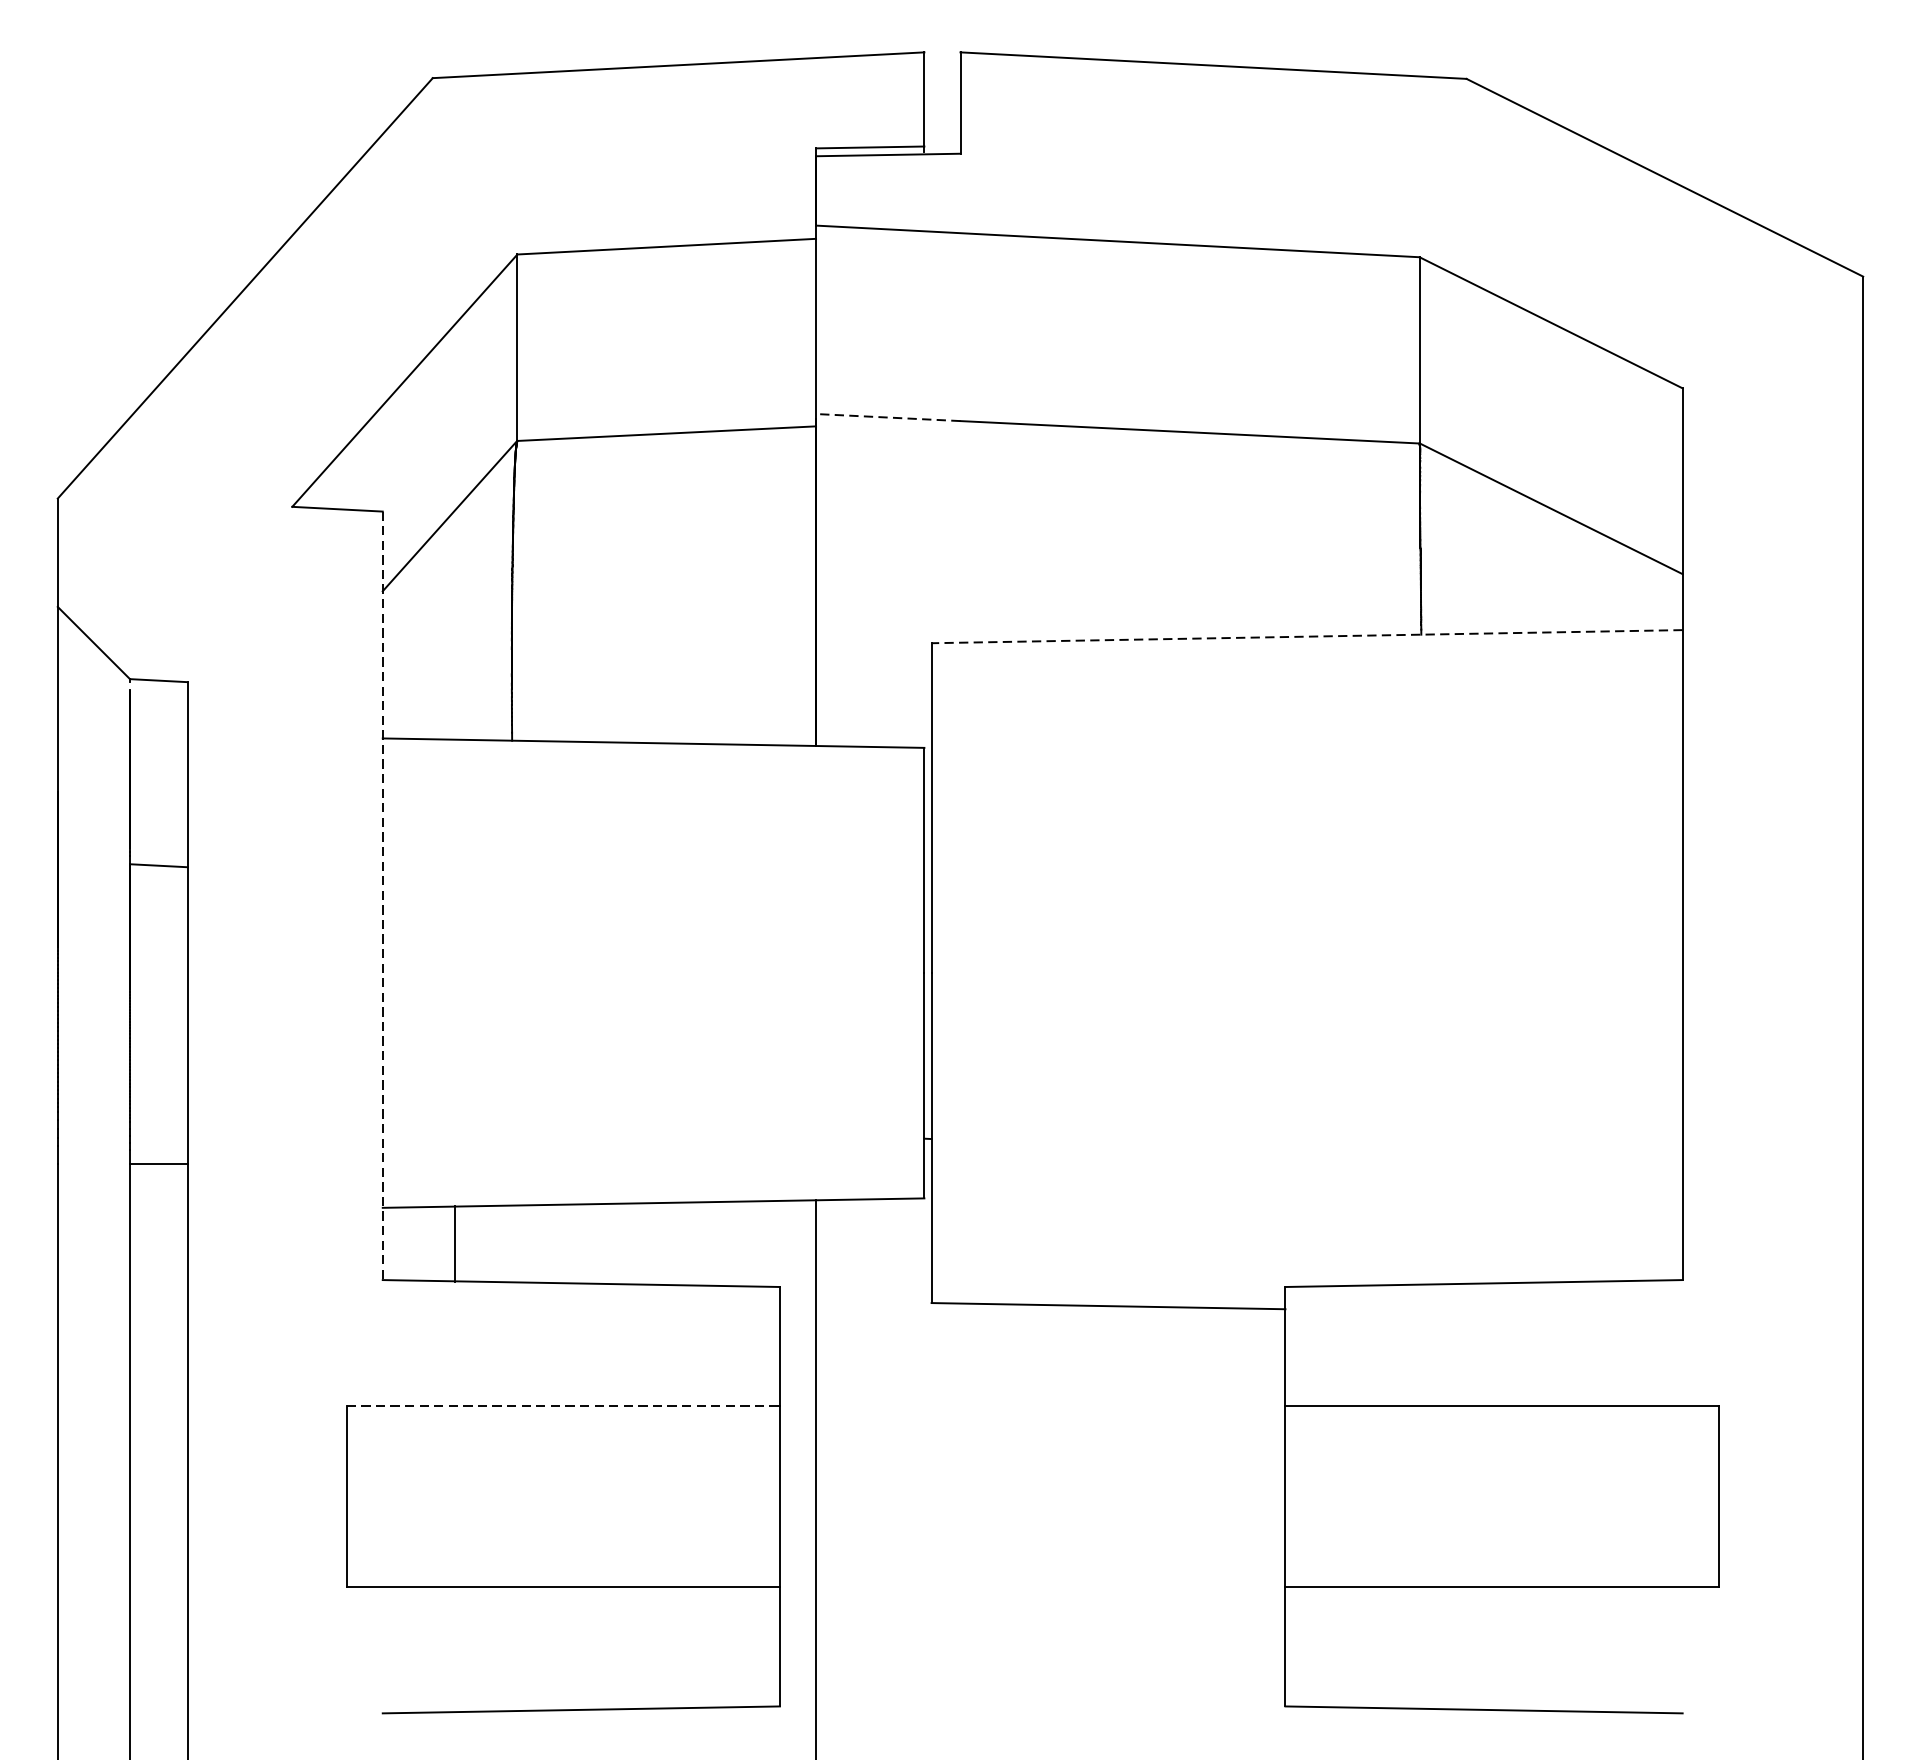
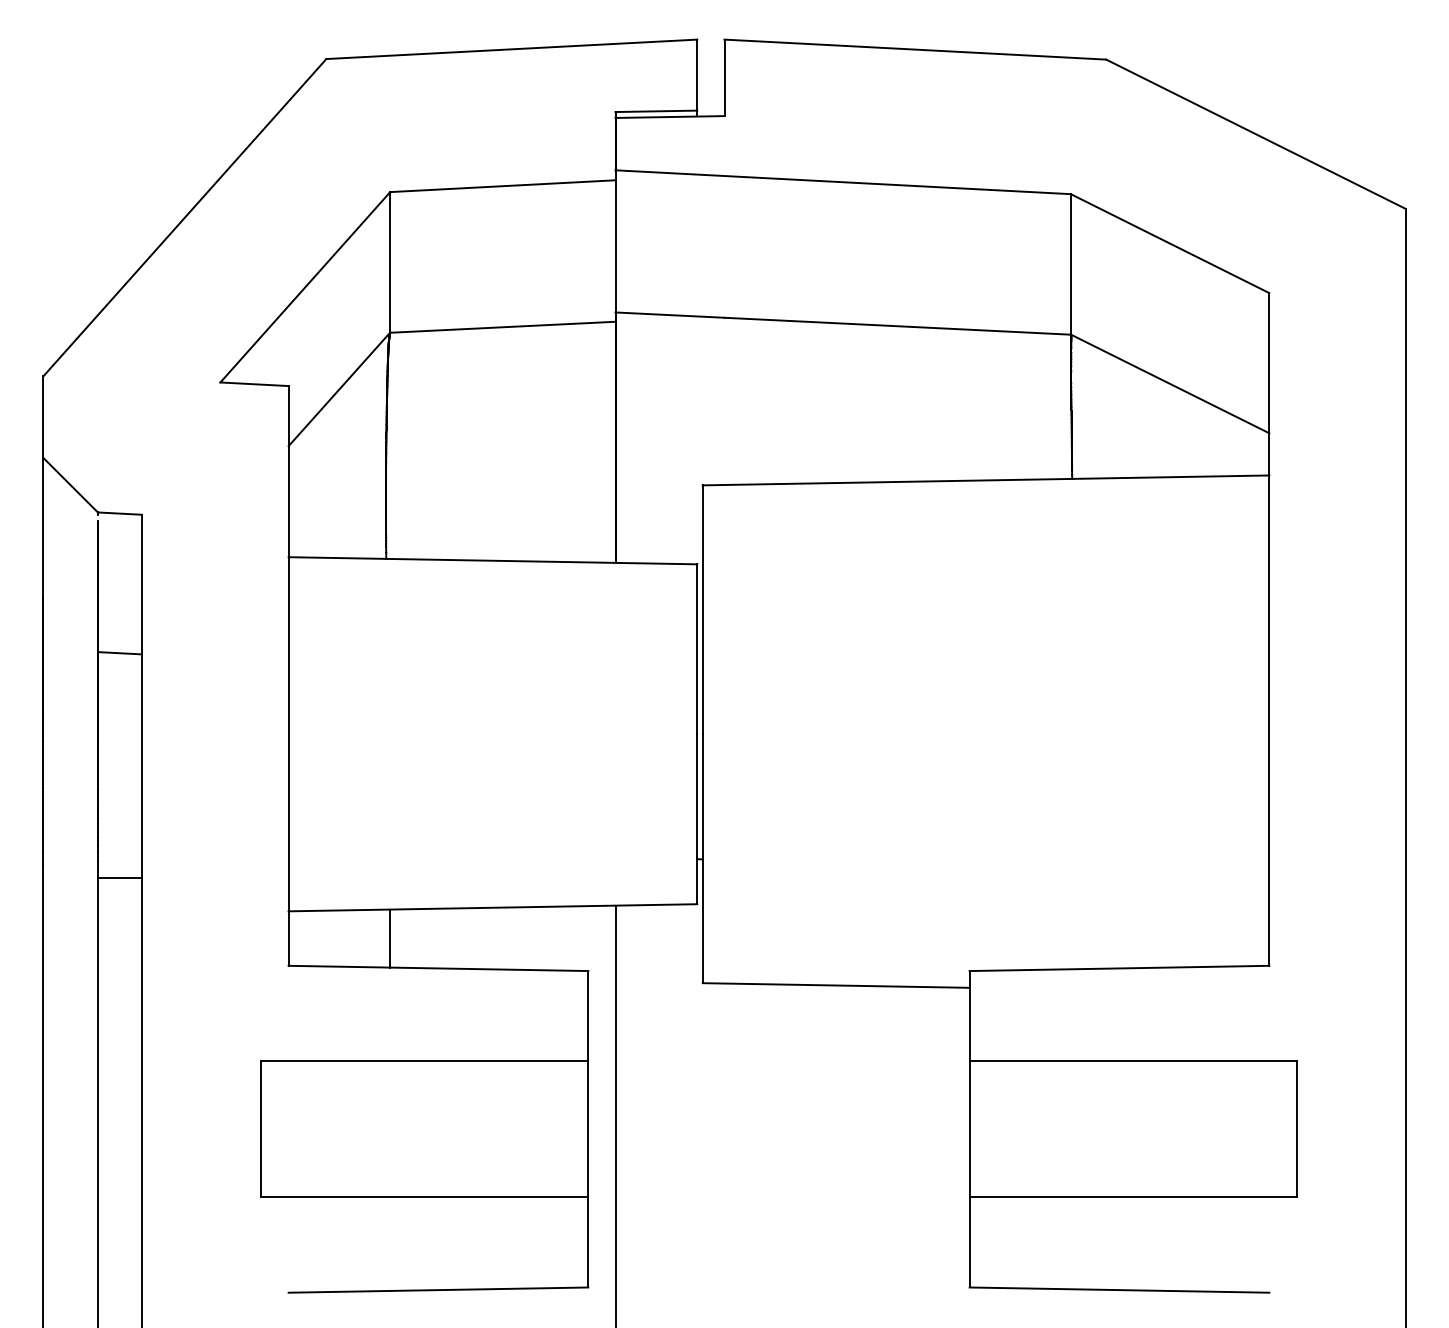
line: (888, 418) -> (670, 315), dashed -> solid
line: (1306, 636) -> (985, 480), dashed -> solid
line: (382, 895) -> (288, 675), dashed -> solid
line: (455, 1243) -> (390, 938), moved
line: (564, 1406) -> (425, 1061), dashed -> solid

